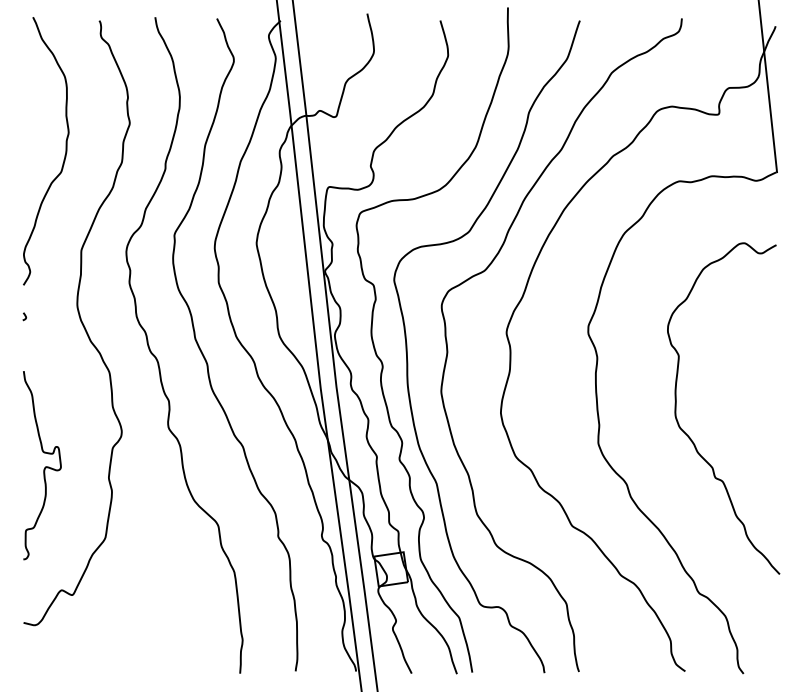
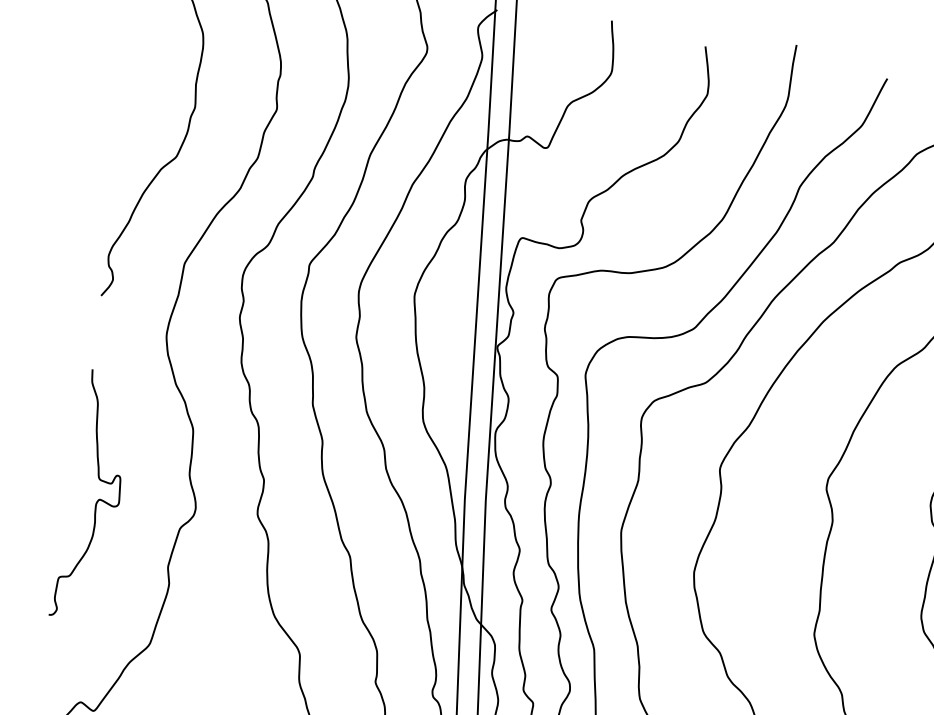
curve: (24, 316) -> (95, 336), removed
curve: (44, 467) -> (97, 499), moved

